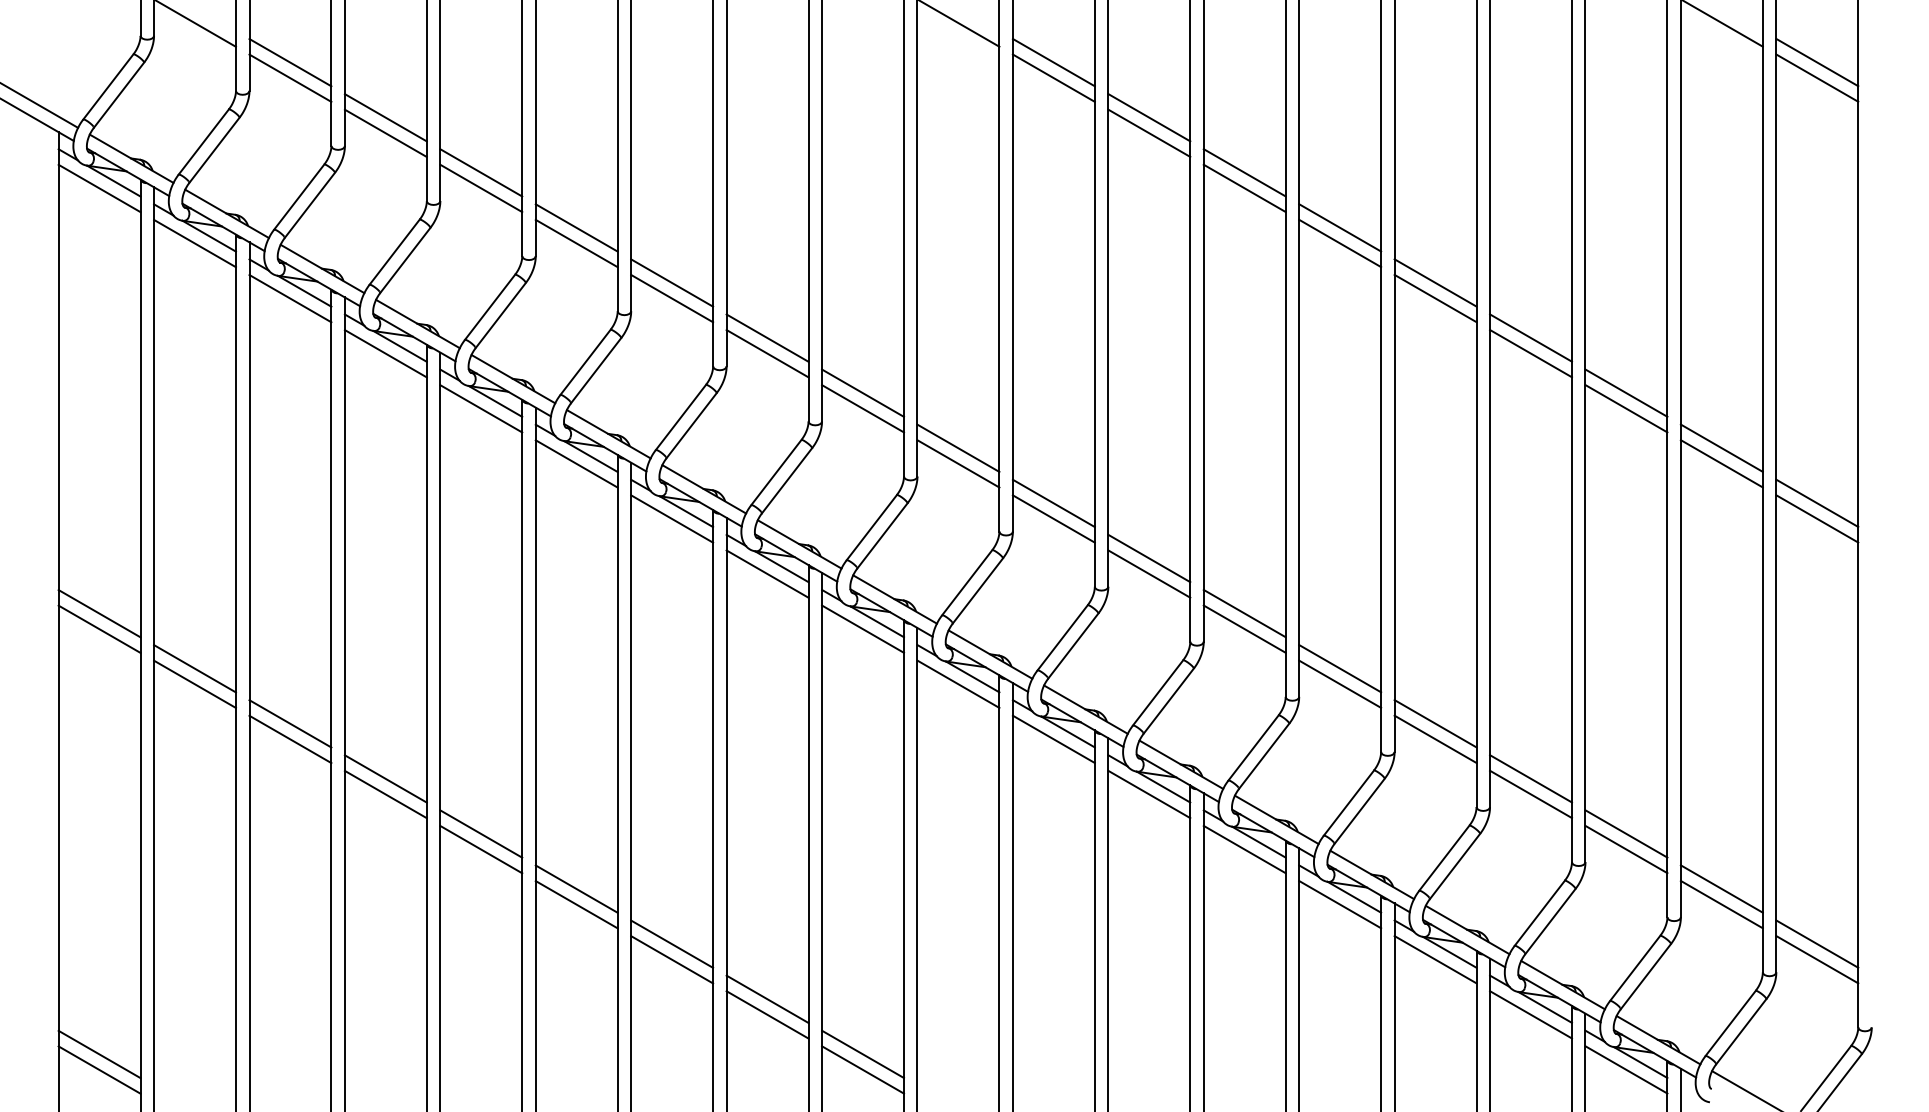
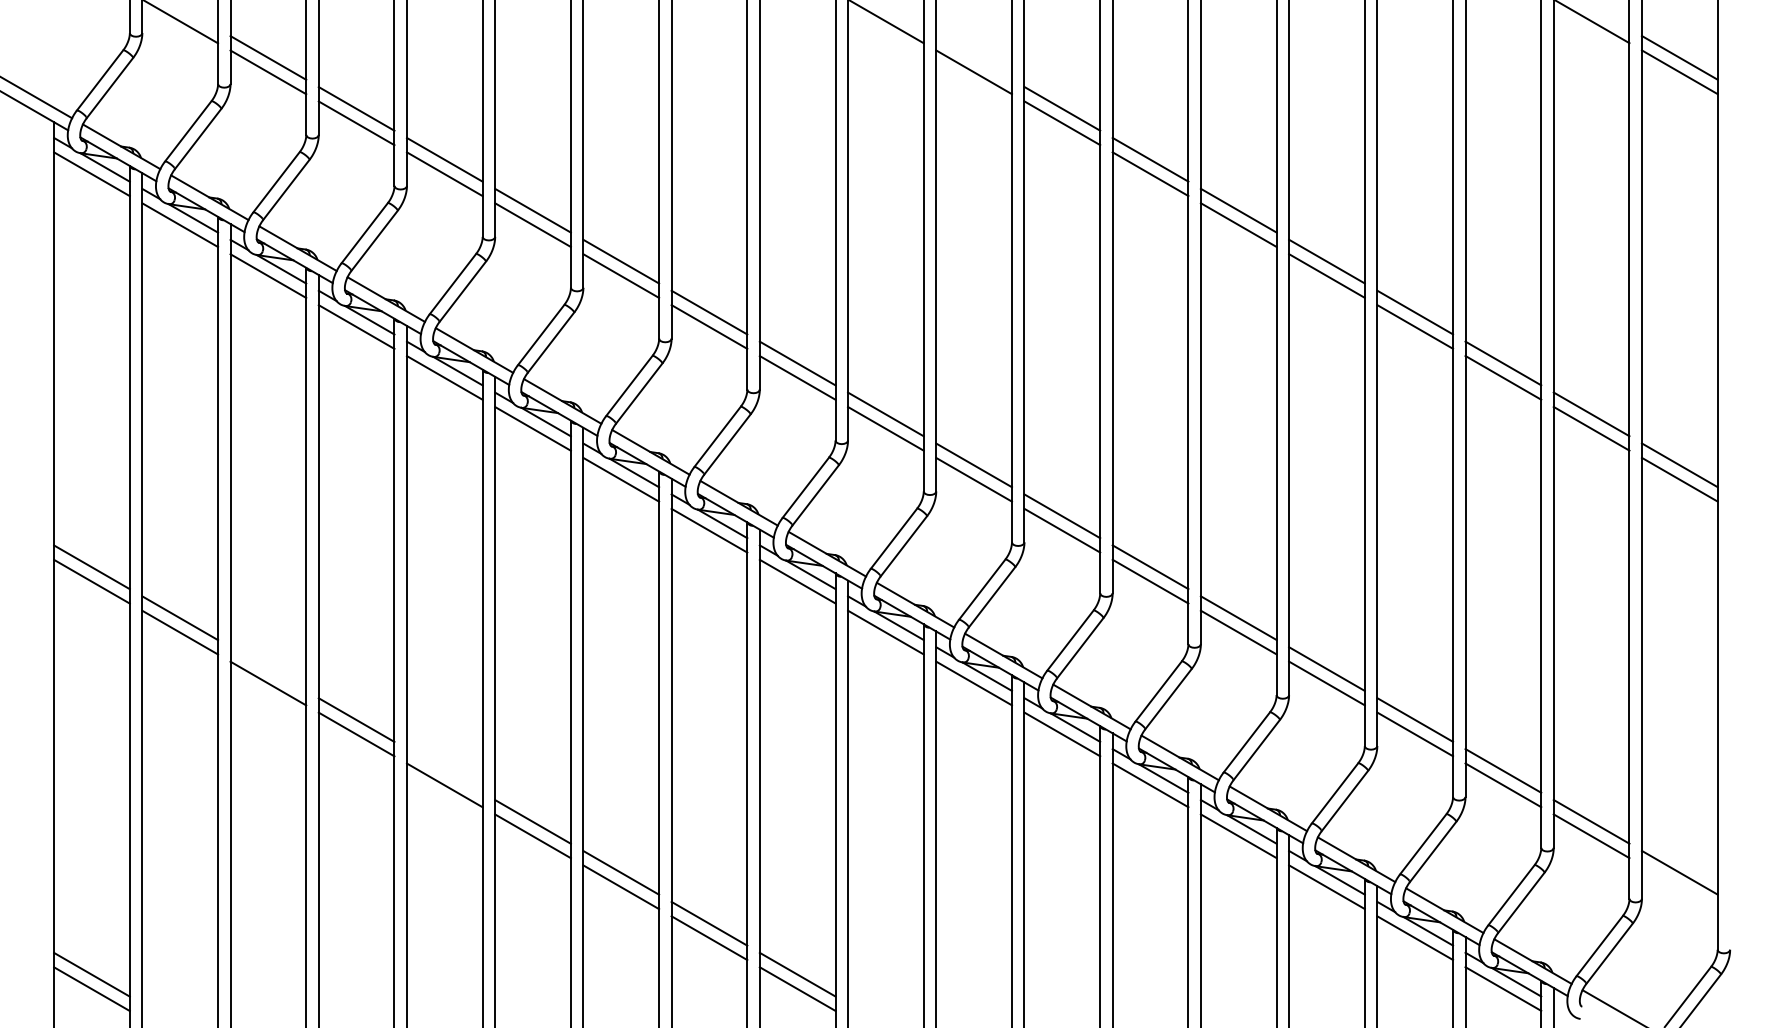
line: (1054, 62) -> (974, 57), removed
line: (290, 724) -> (268, 669), removed
line: (480, 833) -> (444, 770), removed
line: (1816, 960) -> (1679, 887), removed

